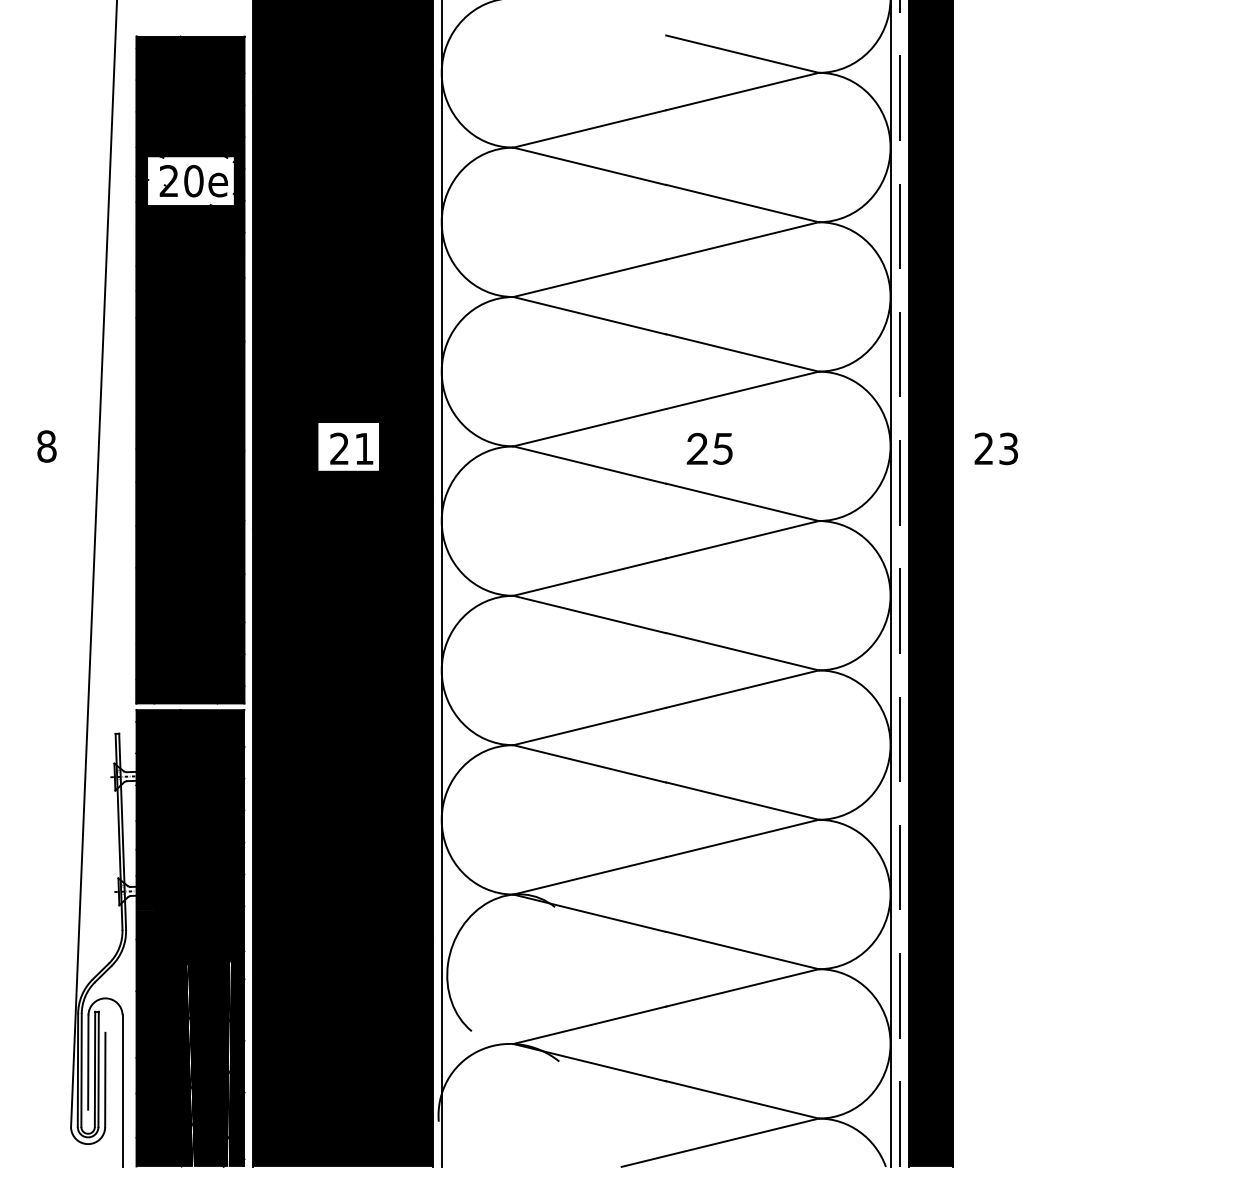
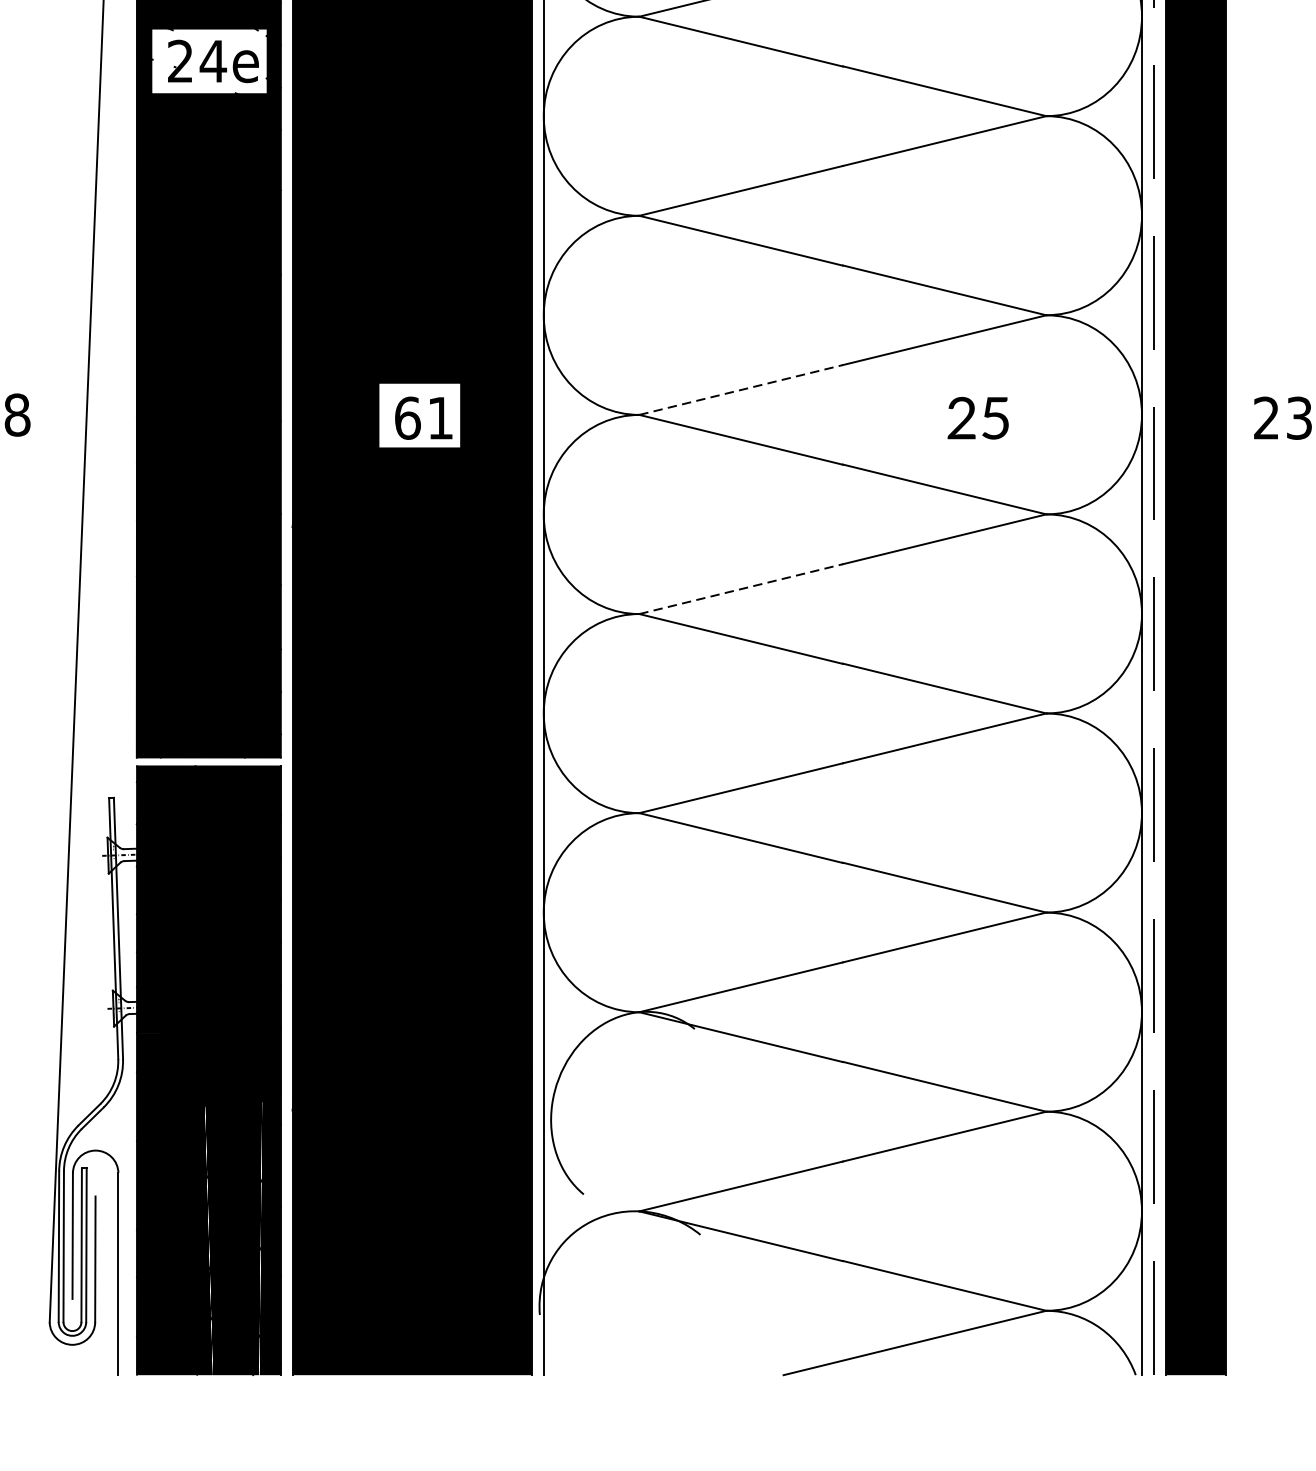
text: (193, 181) -> (212, 61), 20e -> 24e
line: (589, 427) -> (740, 389), solid -> dashed
text: (339, 448) -> (407, 417), 21 -> 61
text: (709, 448) -> (977, 417), moved
line: (589, 577) -> (740, 589), solid -> dashed

